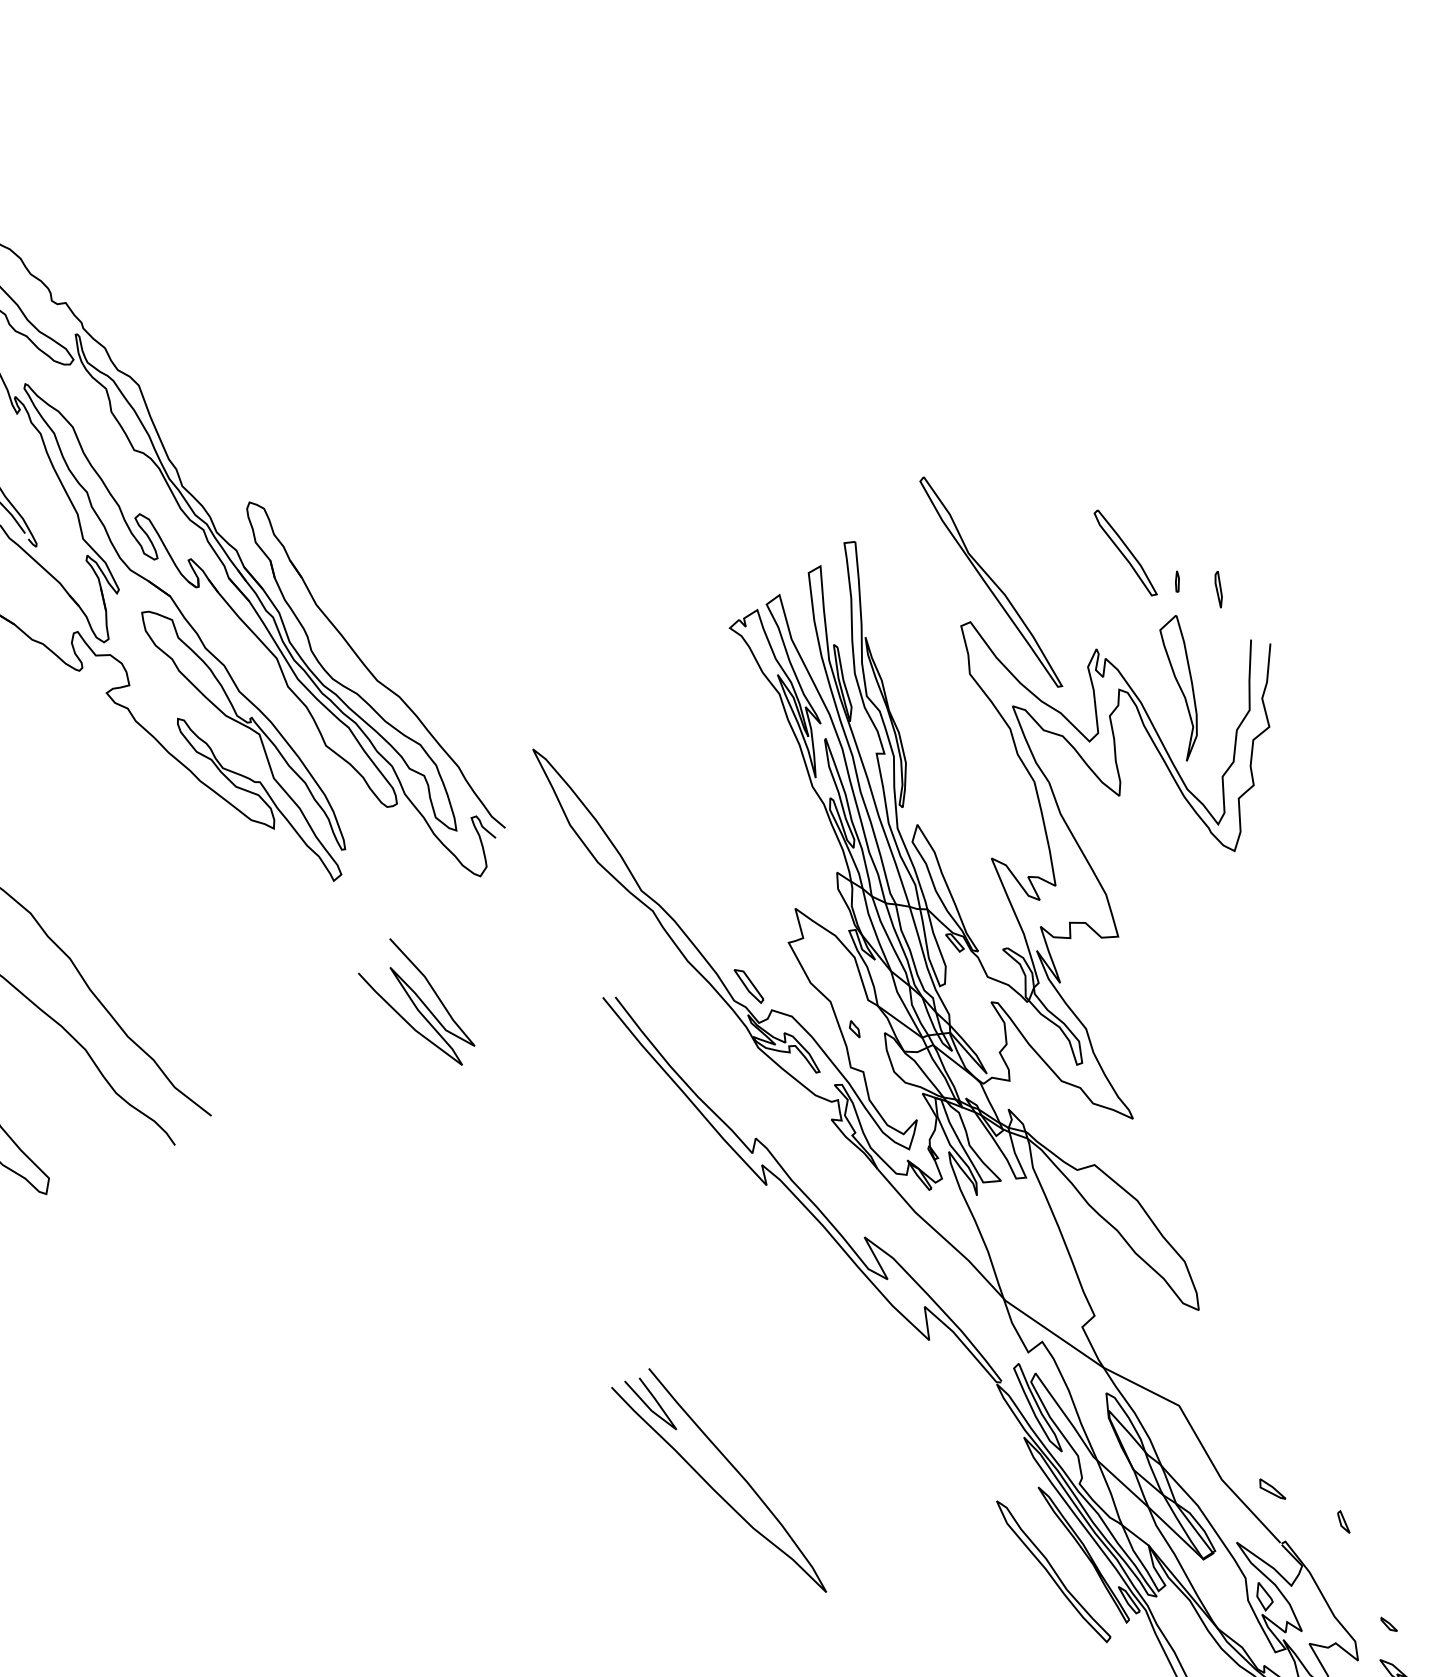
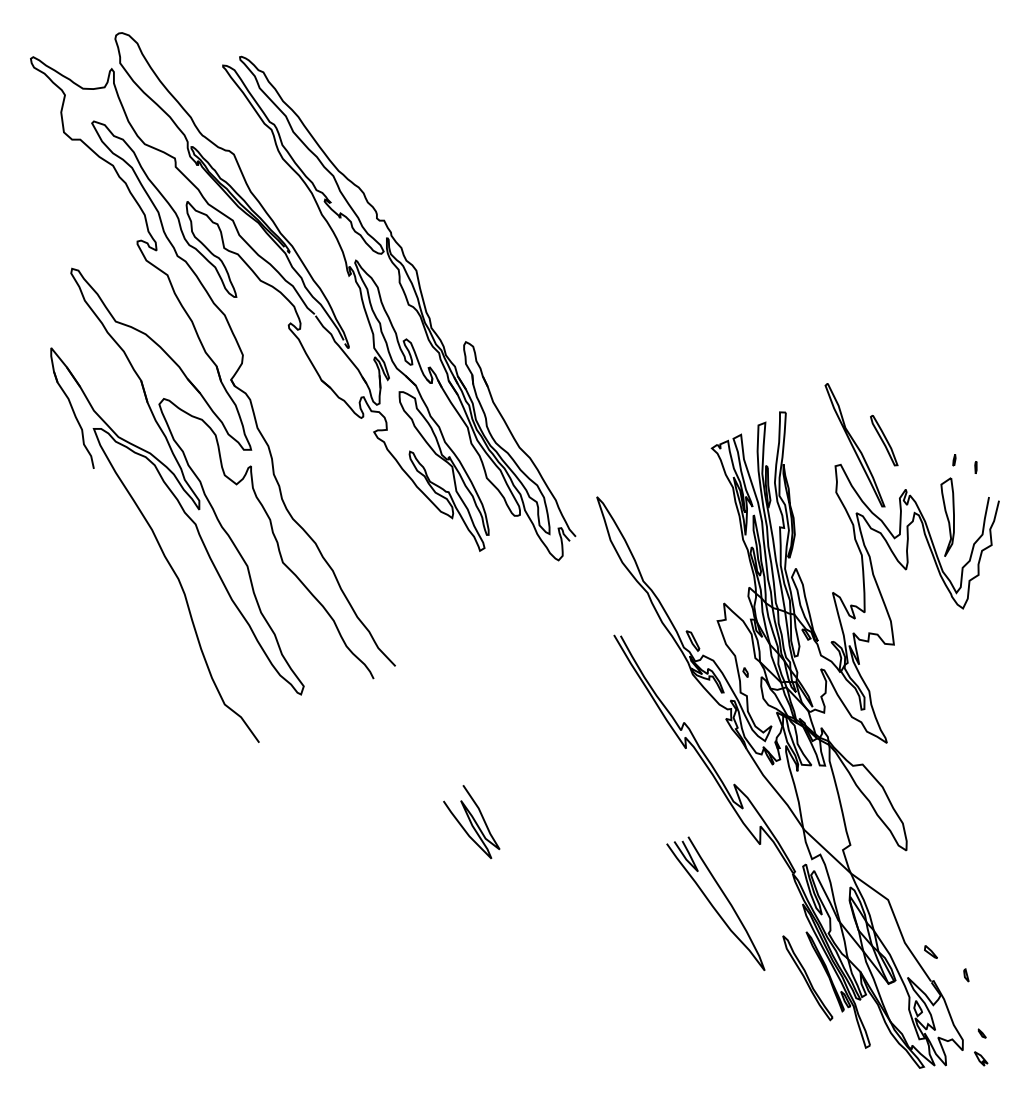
part: (1126, 552) -> (884, 440), moved
part: (1217, 589) -> (975, 467), size x0.62
curve: (415, 1004) -> (471, 822), moved
part: (717, 1483) -> (715, 903), moved

